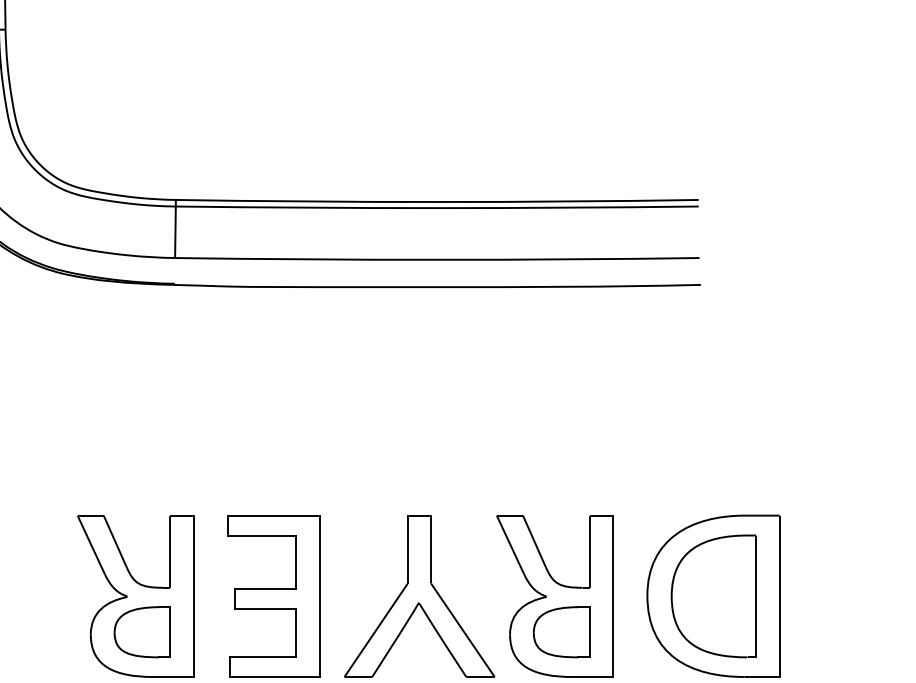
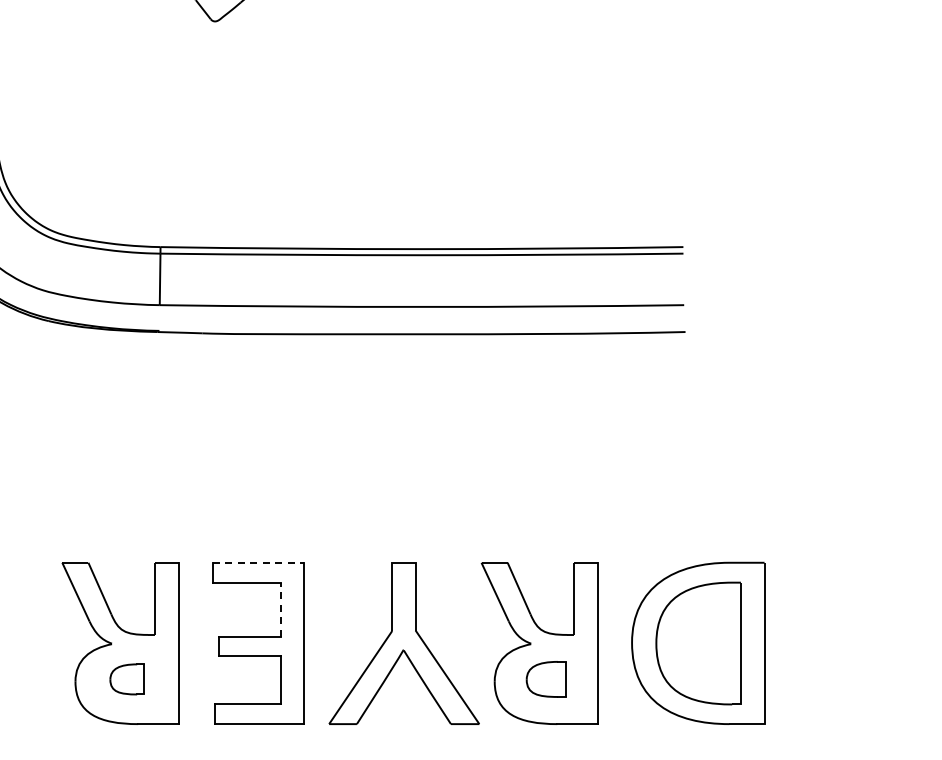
line: (273, 515) -> (258, 562), solid -> dashed
line: (296, 562) -> (281, 609), solid -> dashed
part: (141, 632) -> (126, 679), size x0.6
part: (560, 632) -> (545, 679), size x0.7

